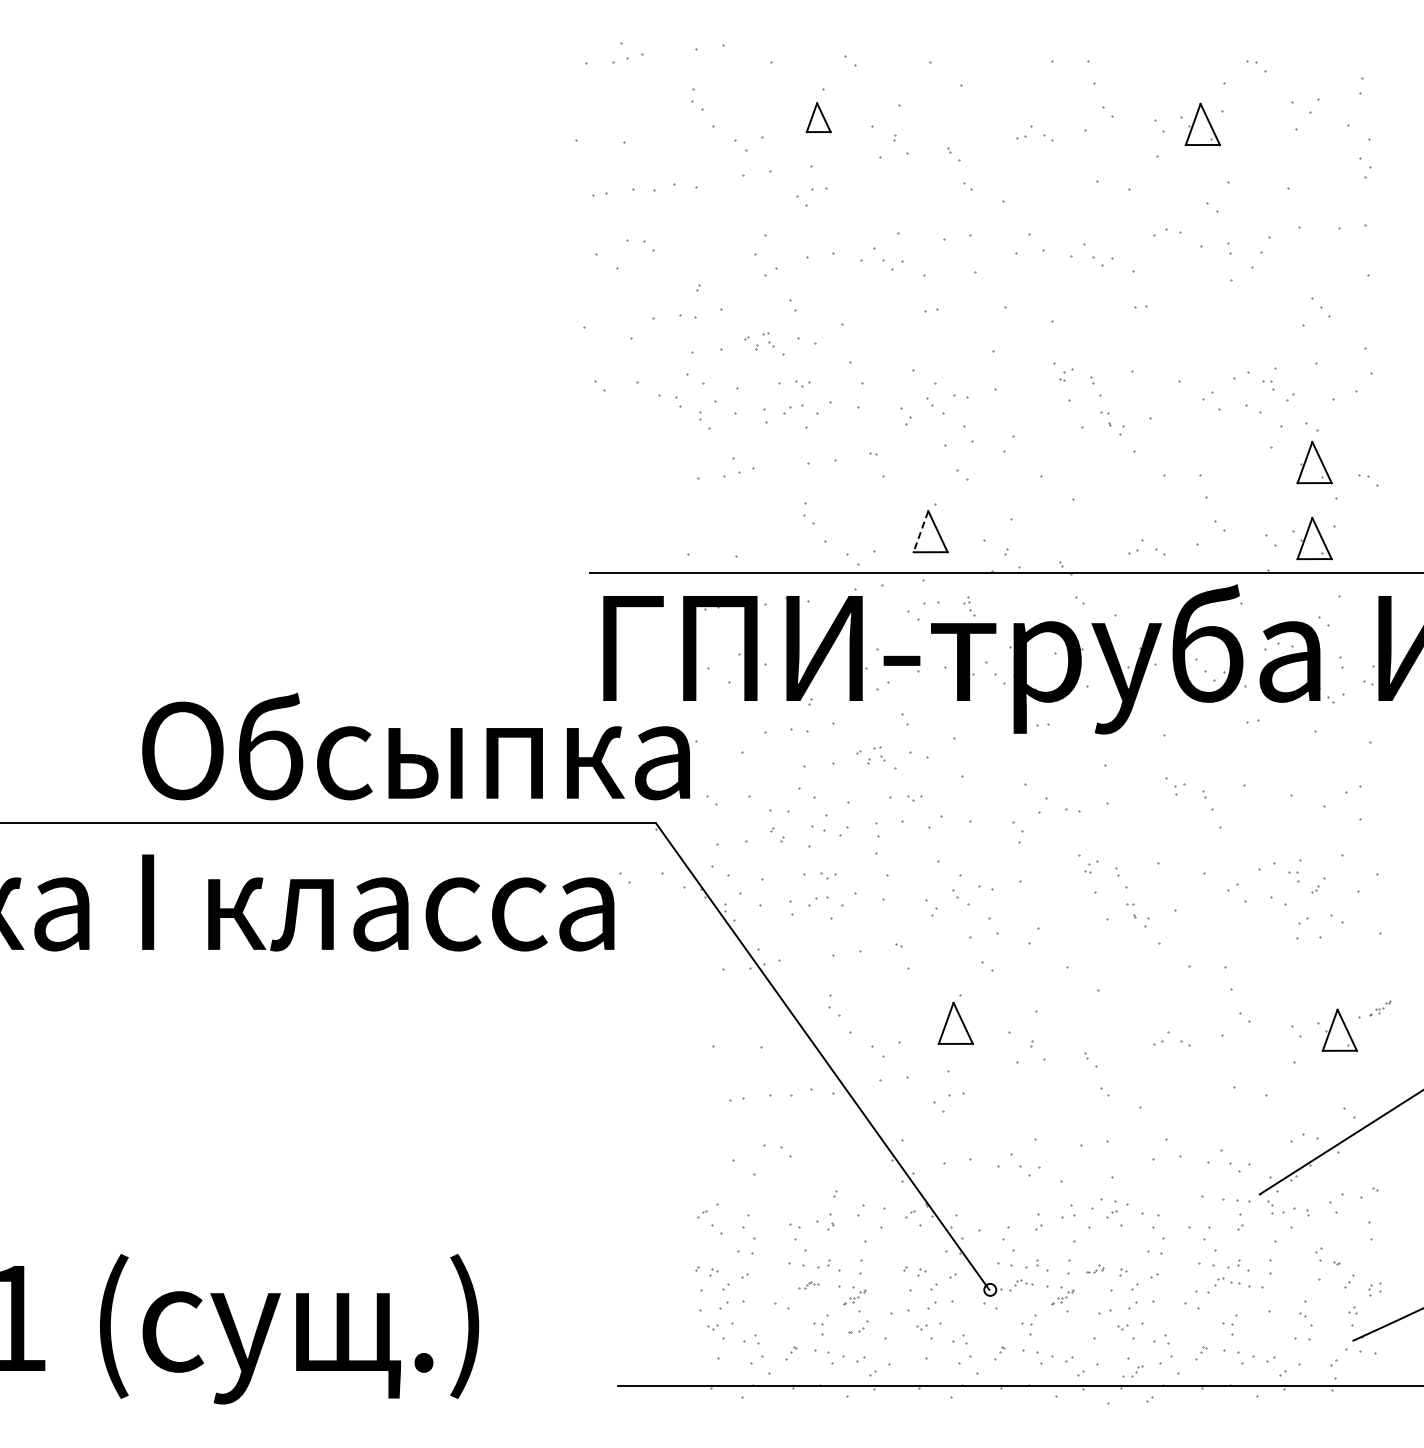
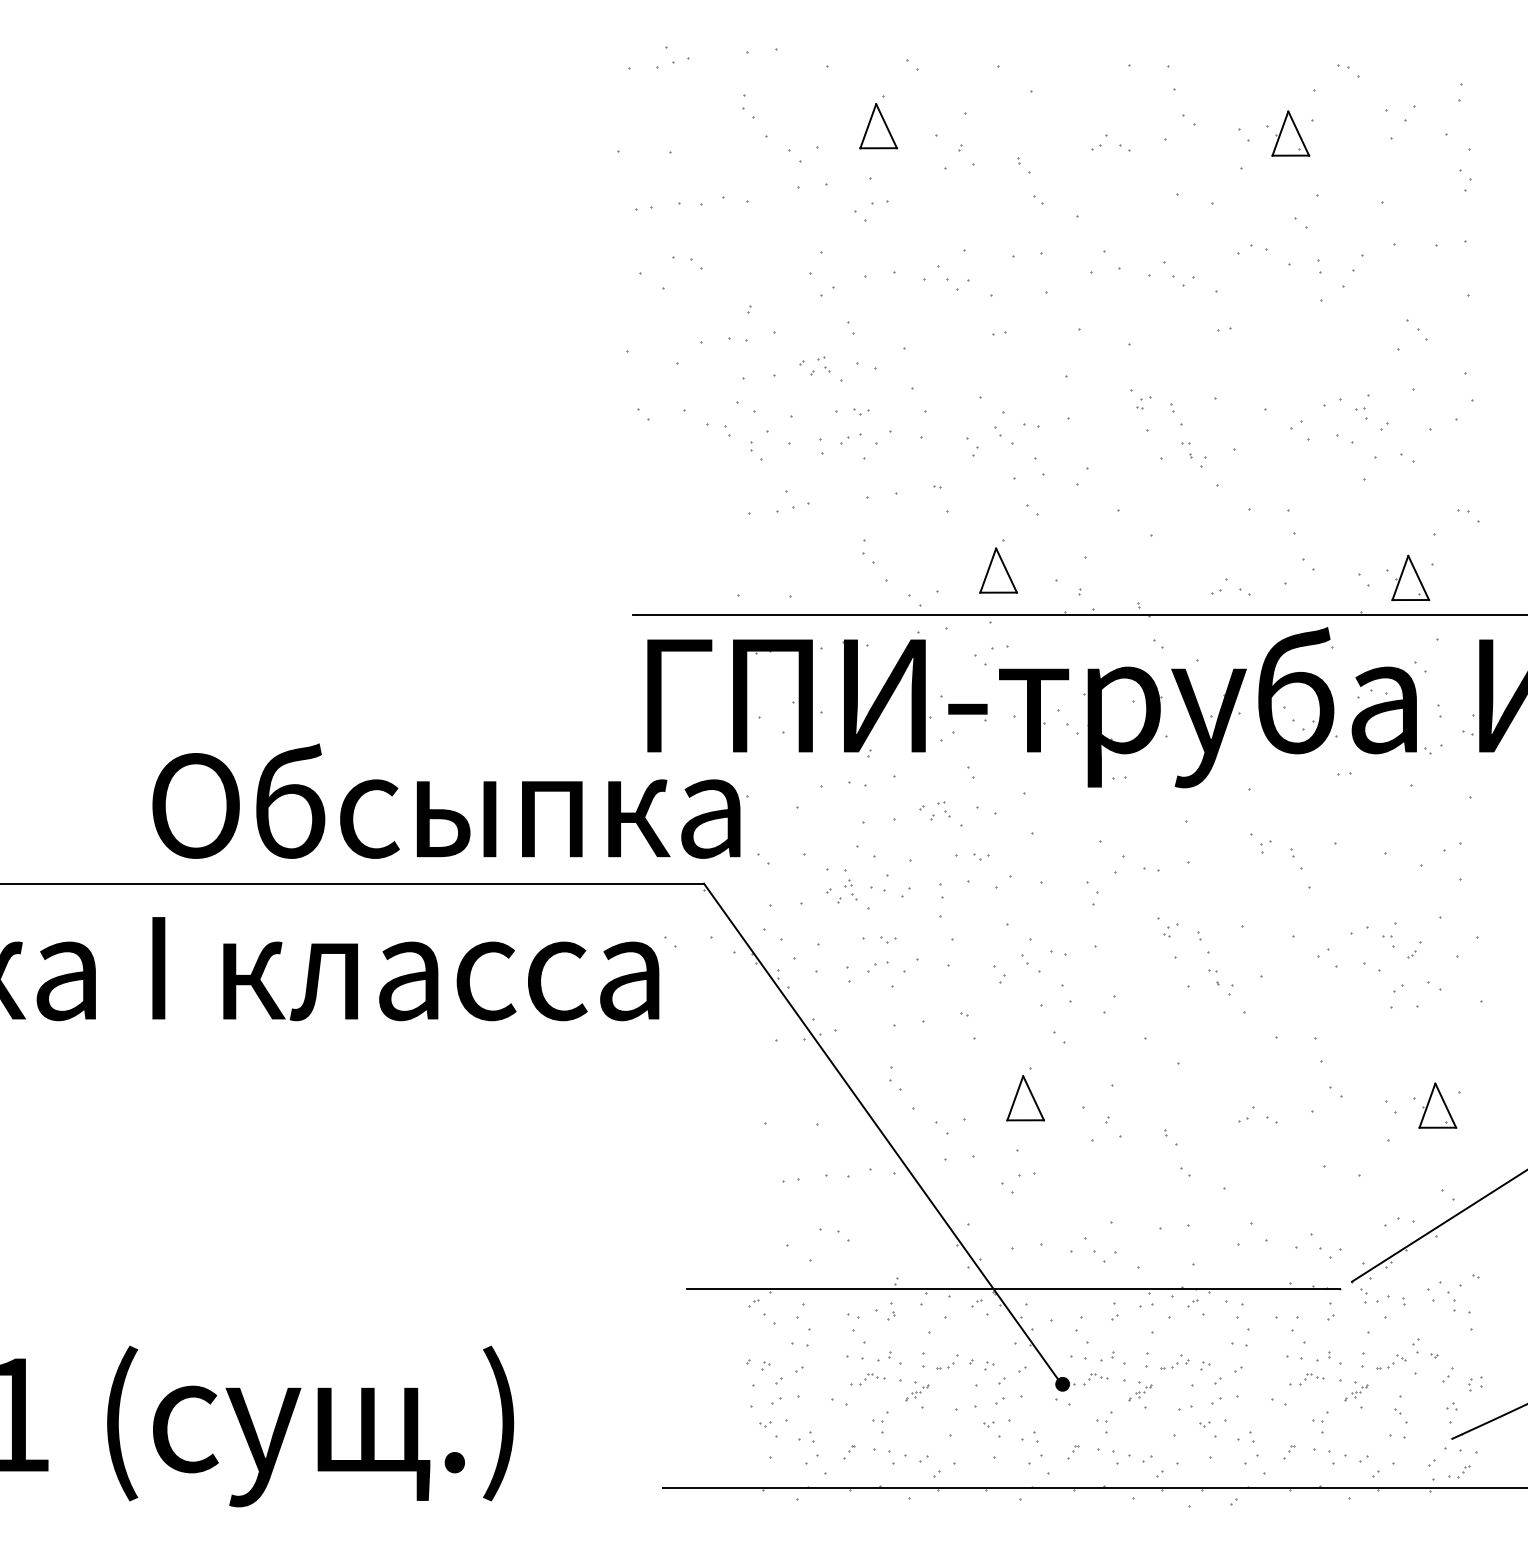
part: (818, 117) -> (878, 126), size x1.43
part: (1314, 462) -> (1410, 496), removed
line: (920, 531) -> (987, 570), dashed -> solid
part: (969, 606) -> (851, 890), moved
part: (1380, 1008) -> (1356, 1392), moved
line: (944, 1201) -> (1013, 1289), added
part: (1352, 1212) -> (1451, 1301), added
part: (1095, 1268) -> (1175, 1361), size x1.67
part: (1296, 1268) -> (1391, 1361), added
part: (808, 1285) -> (867, 1379), size x1.67
part: (1218, 1285) -> (1307, 1379), size x0.71
fill: (990, 1289) -> (1062, 1383), added
part: (858, 1326) -> (948, 1361), moved
part: (1132, 1371) -> (1458, 1471), moved

